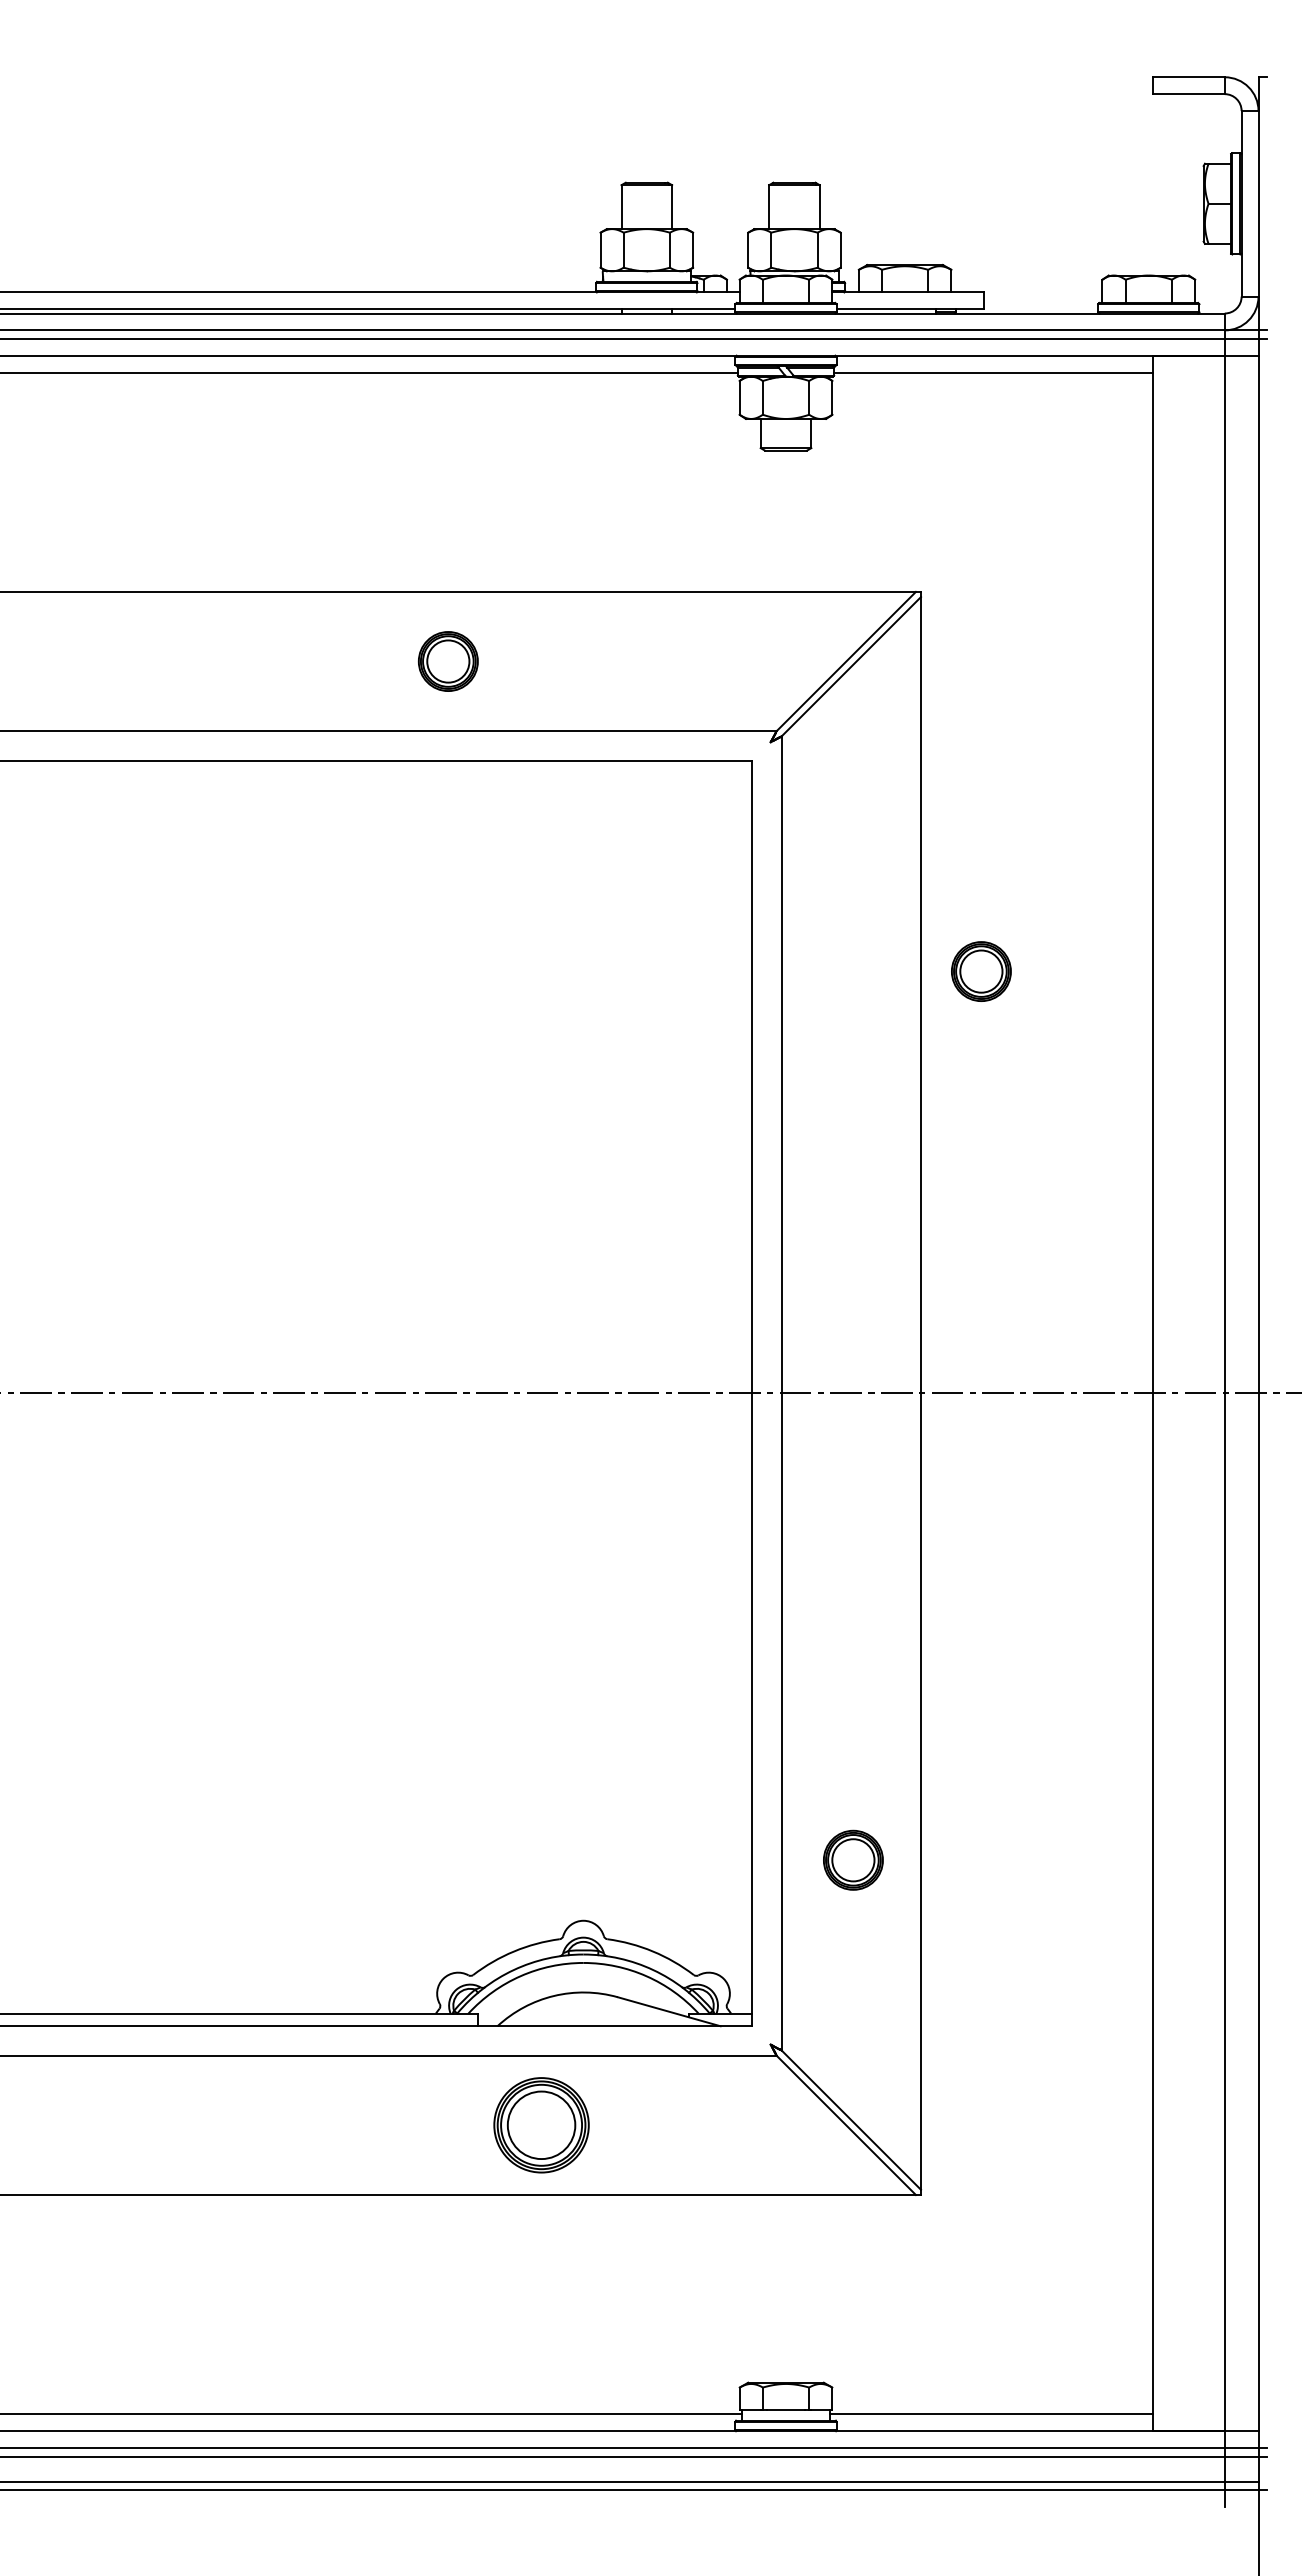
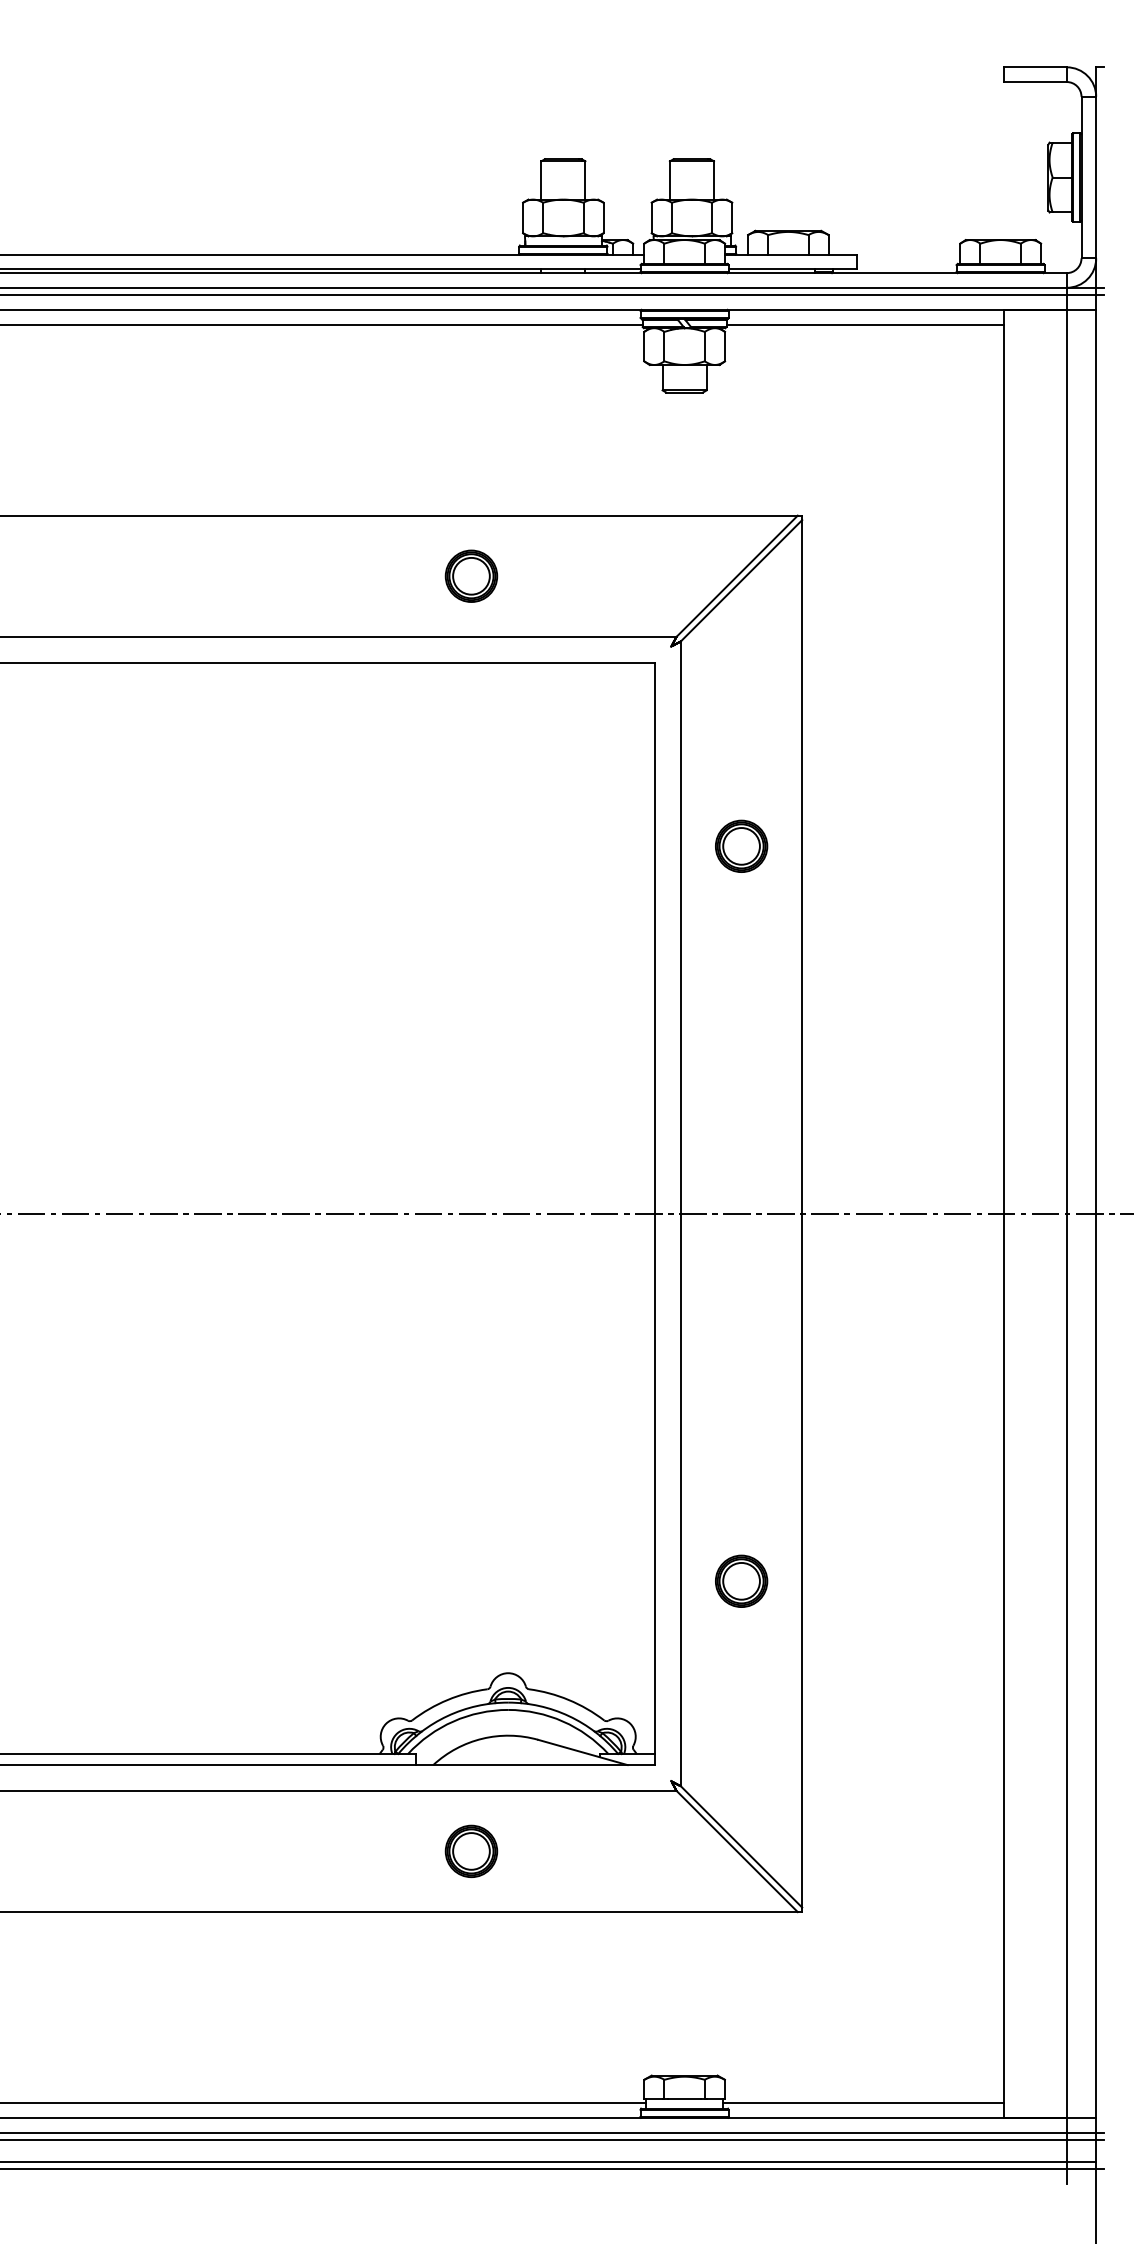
part: (447, 661) -> (470, 576), moved
part: (981, 971) -> (741, 846), moved
part: (853, 1859) -> (741, 1580), moved
part: (540, 2125) -> (470, 1851), size x0.62

